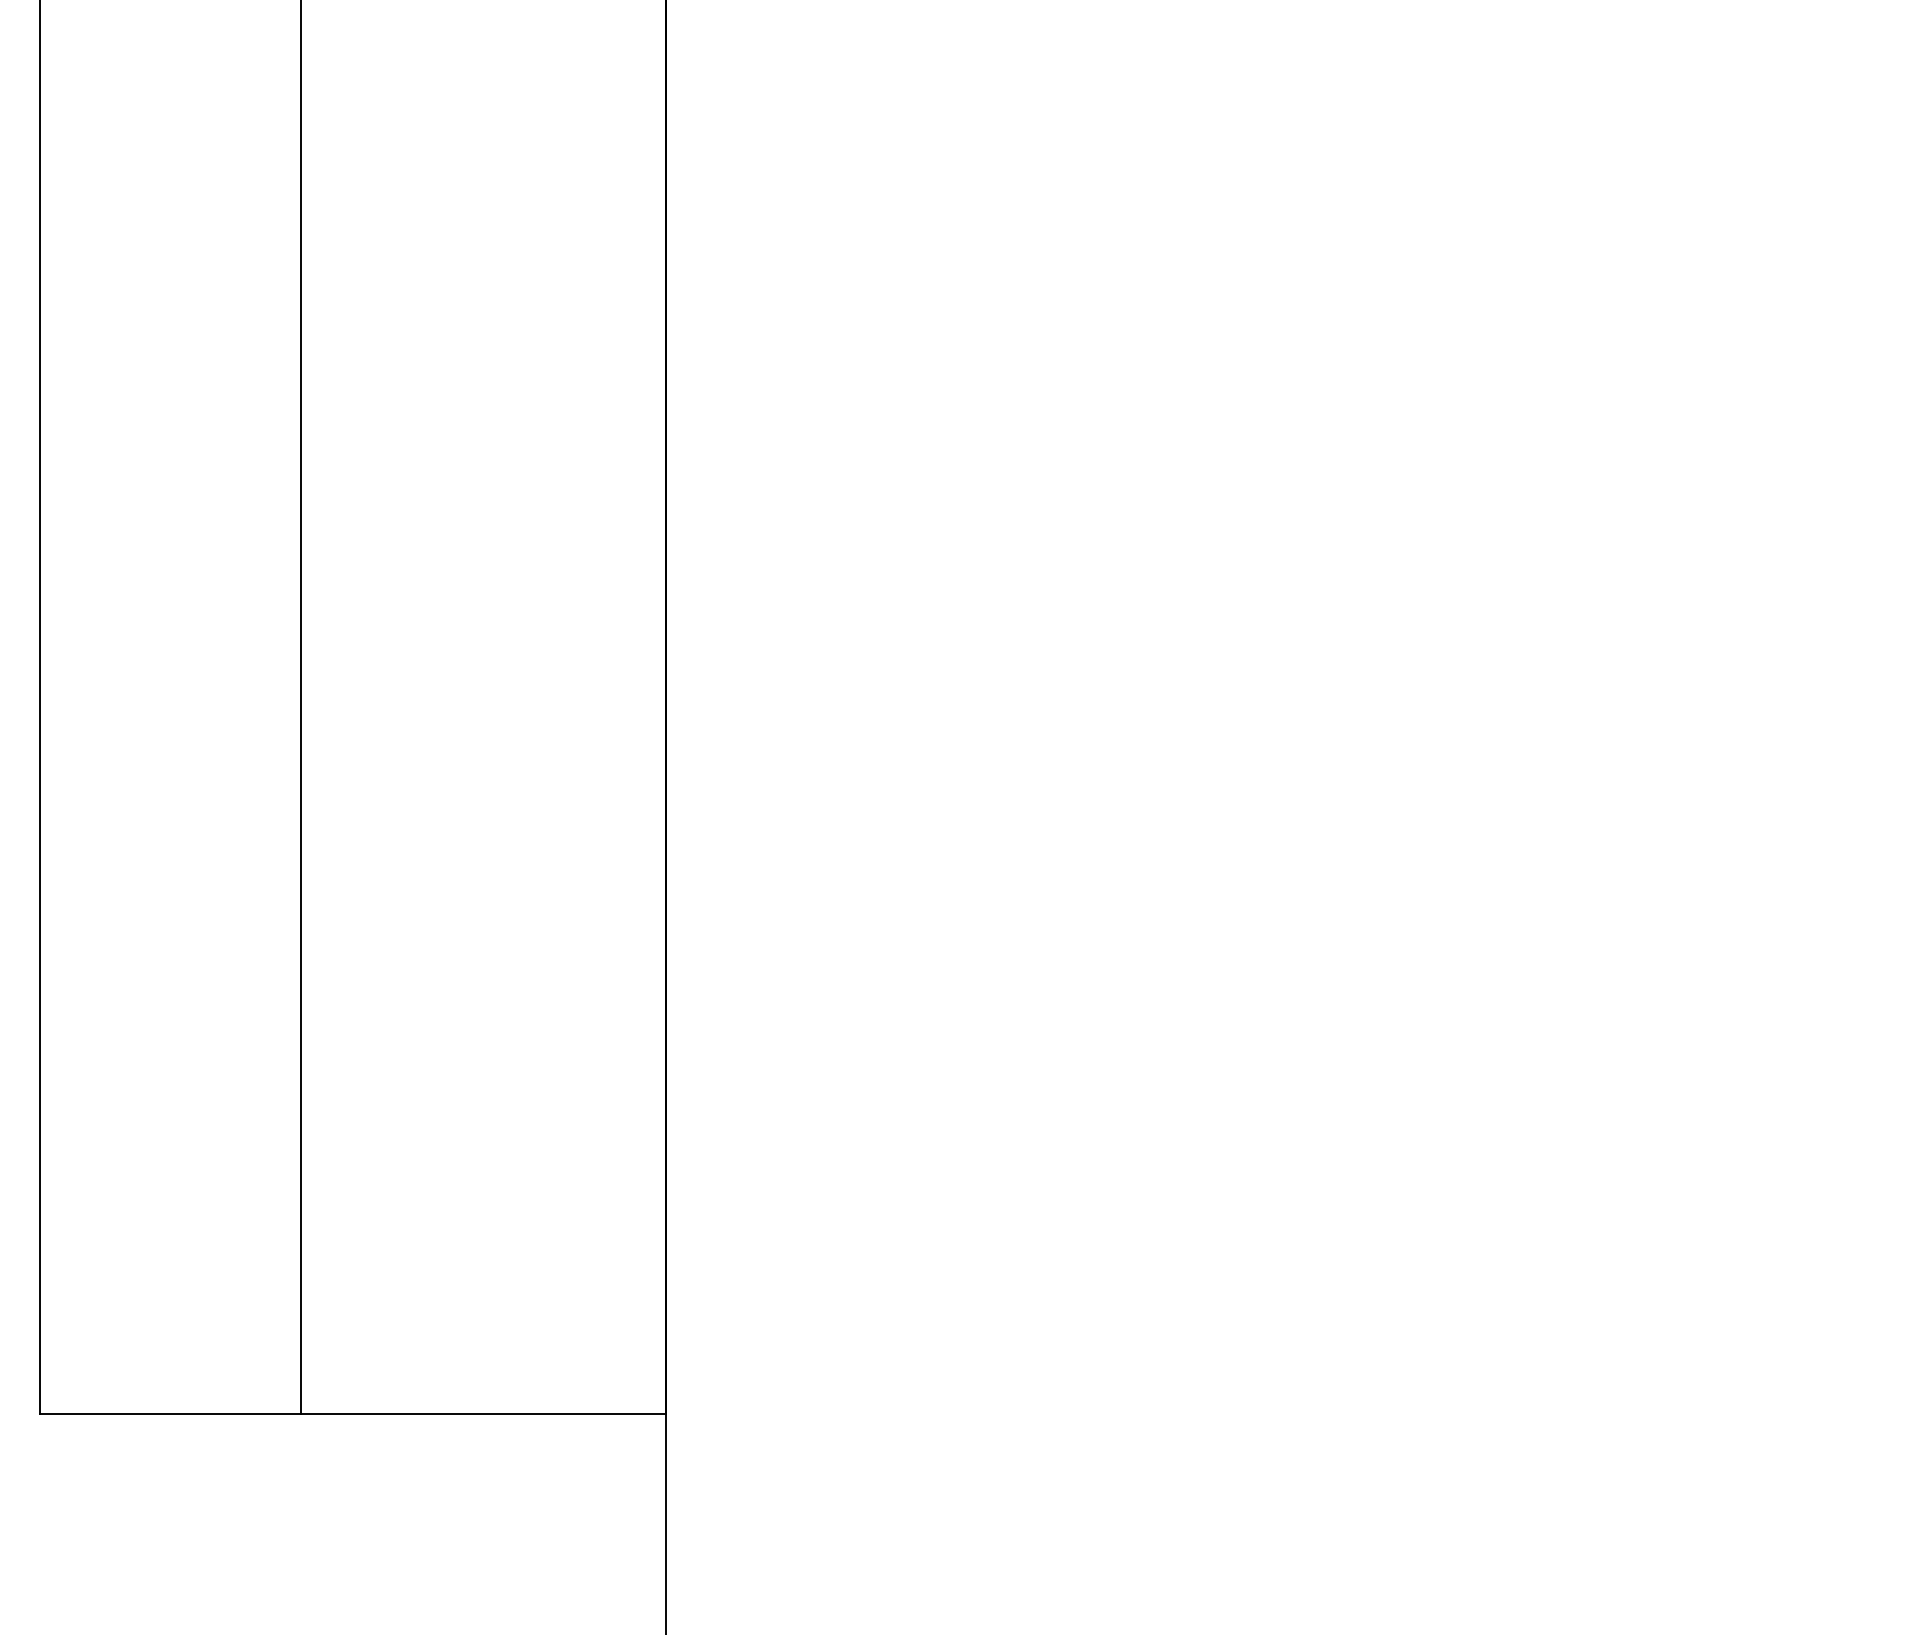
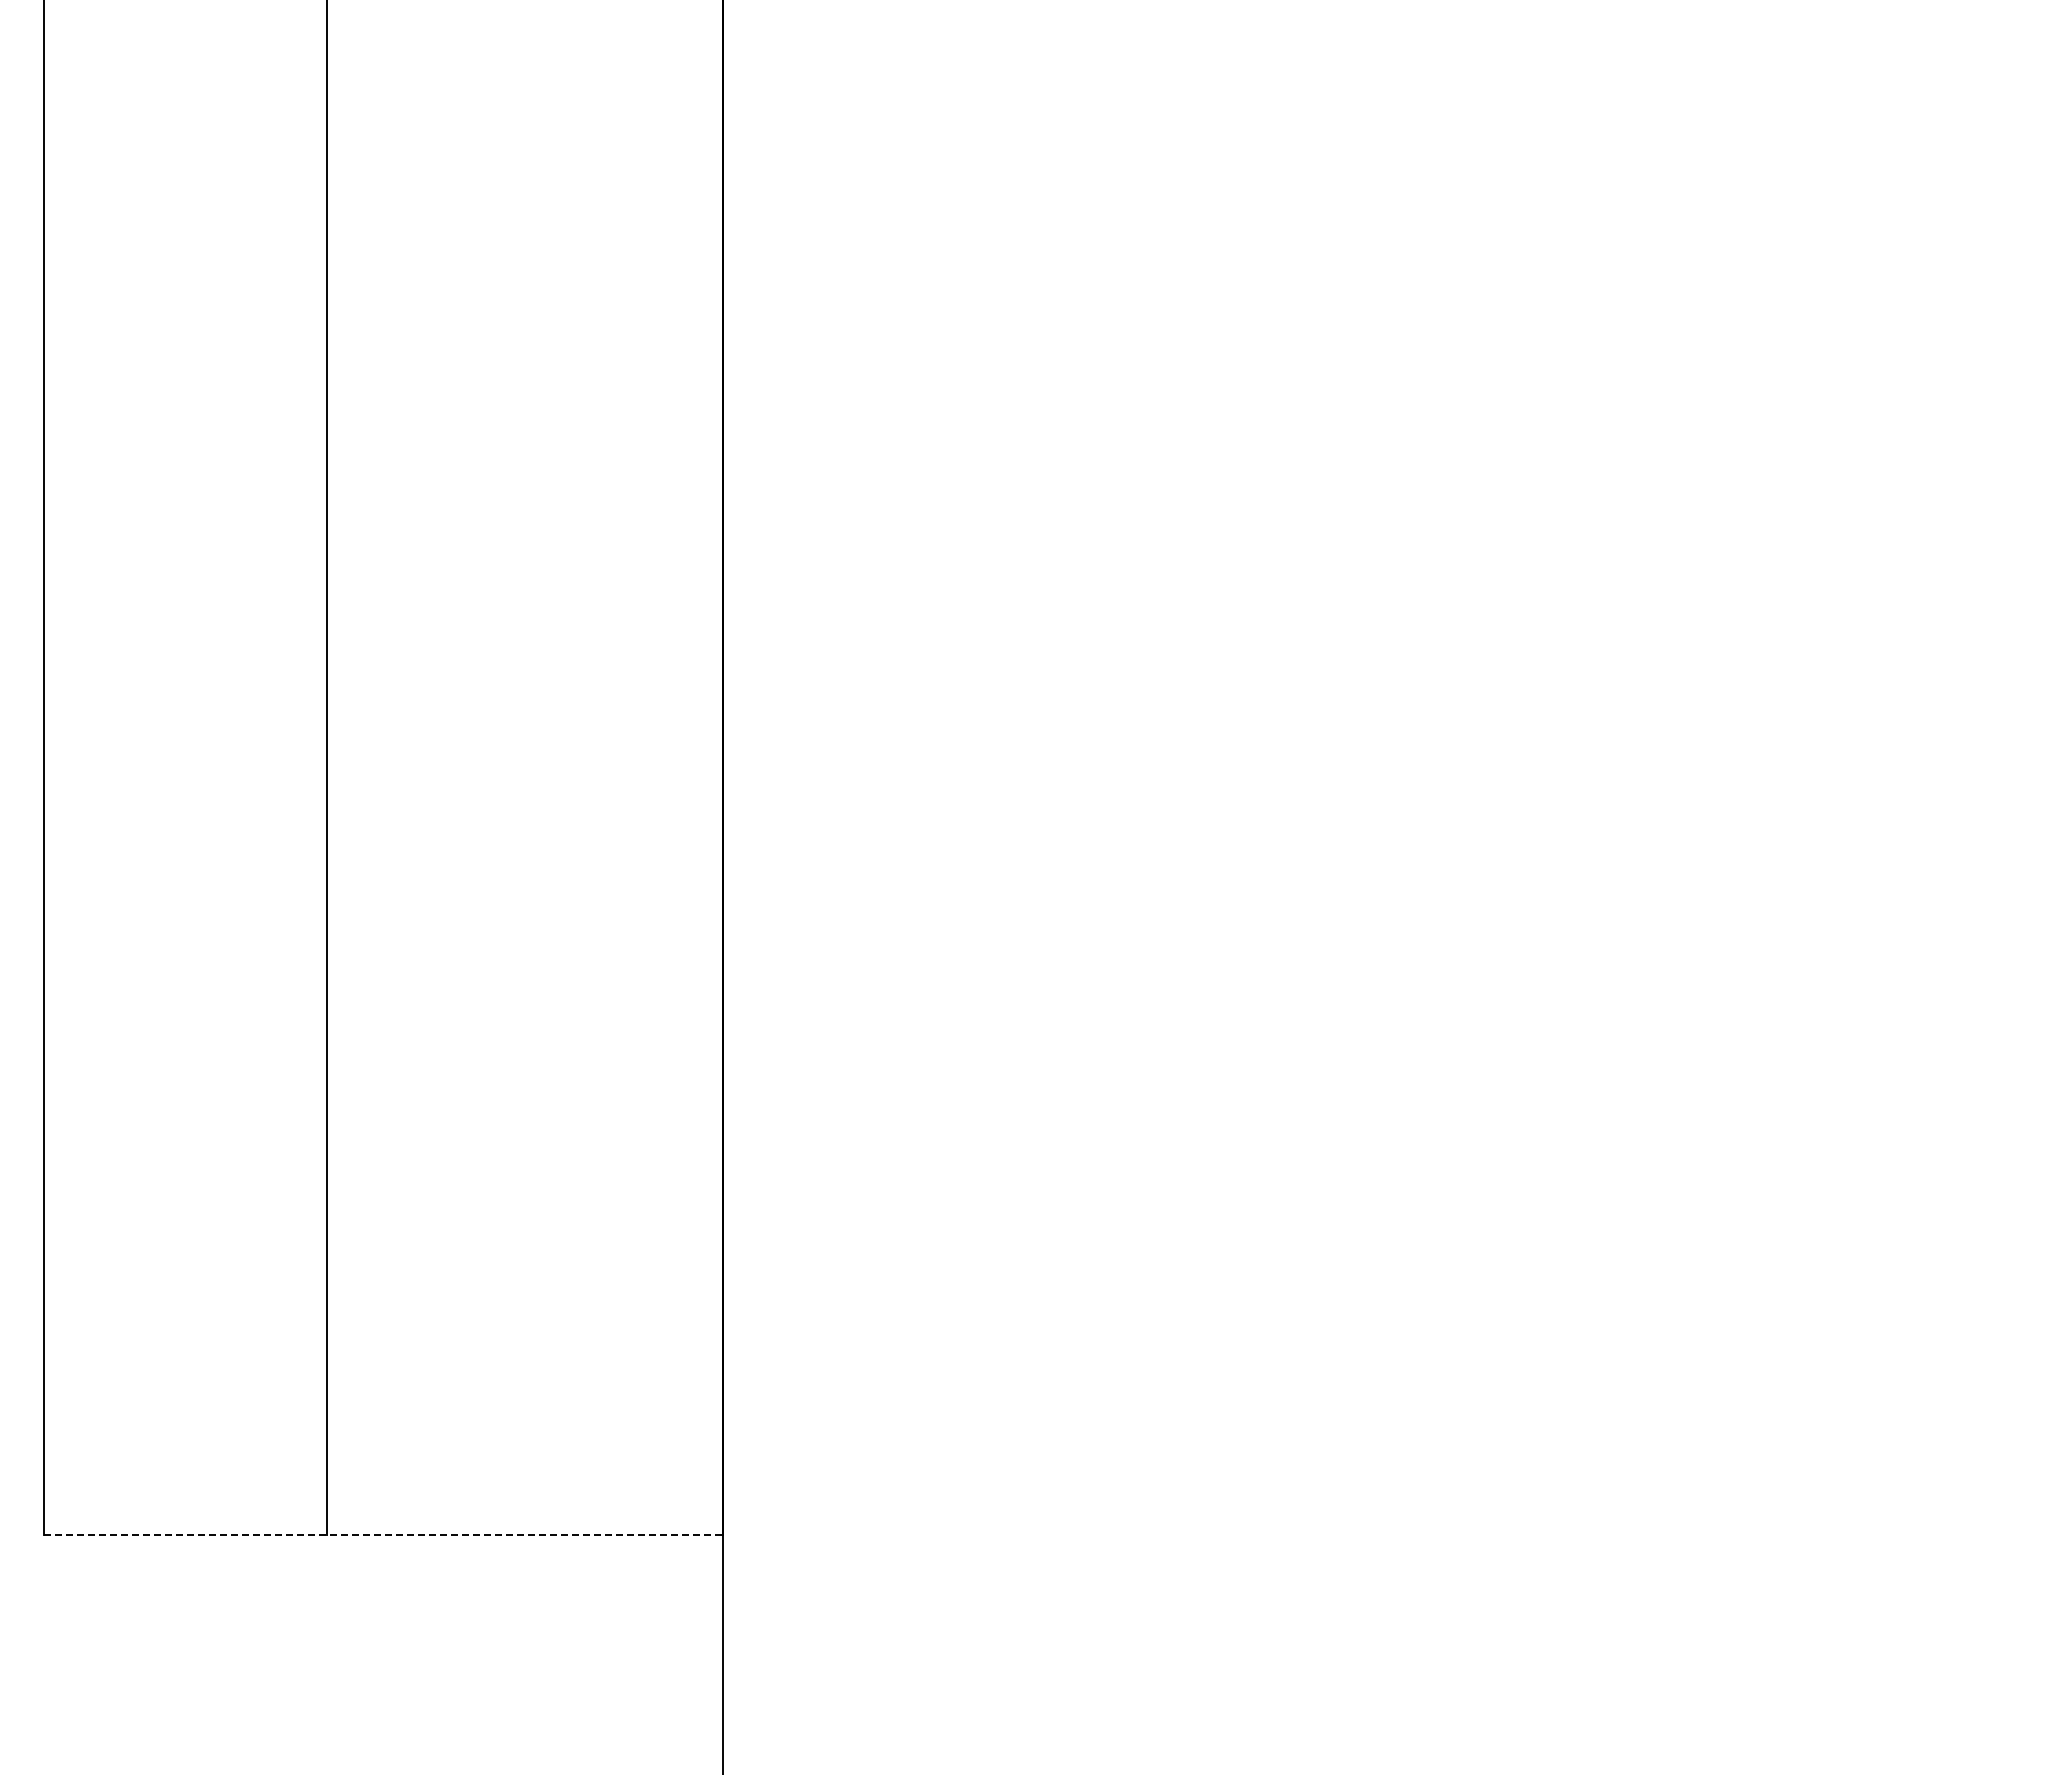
line: (353, 1413) -> (383, 1534), solid -> dashed

